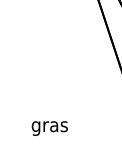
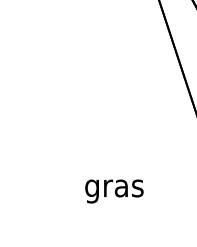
text: (49, 128) -> (113, 191), moved

